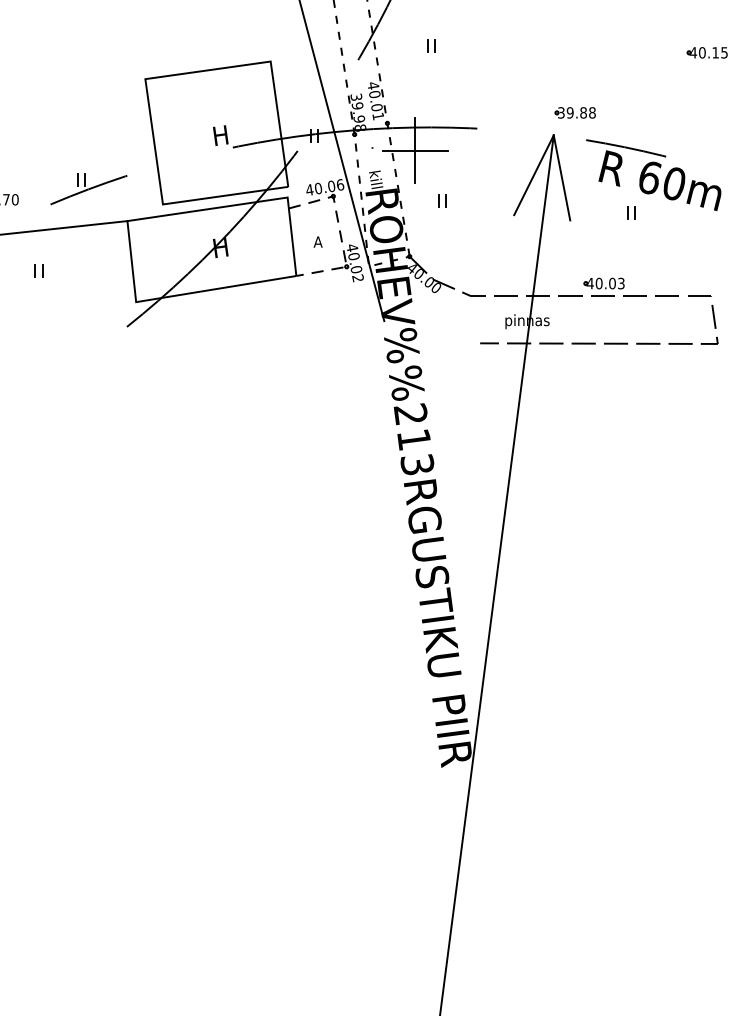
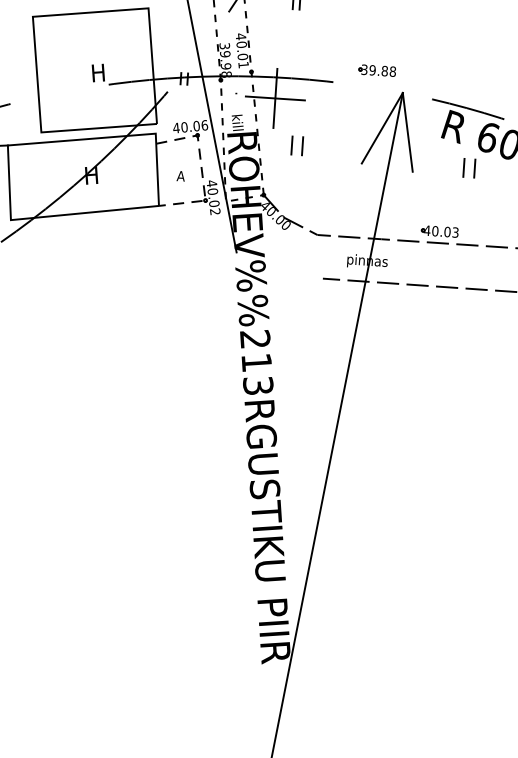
part: (574, 112) -> (376, 70), moved
part: (442, 200) -> (297, 145), size x1.6
part: (631, 212) -> (469, 168), size x1.6

